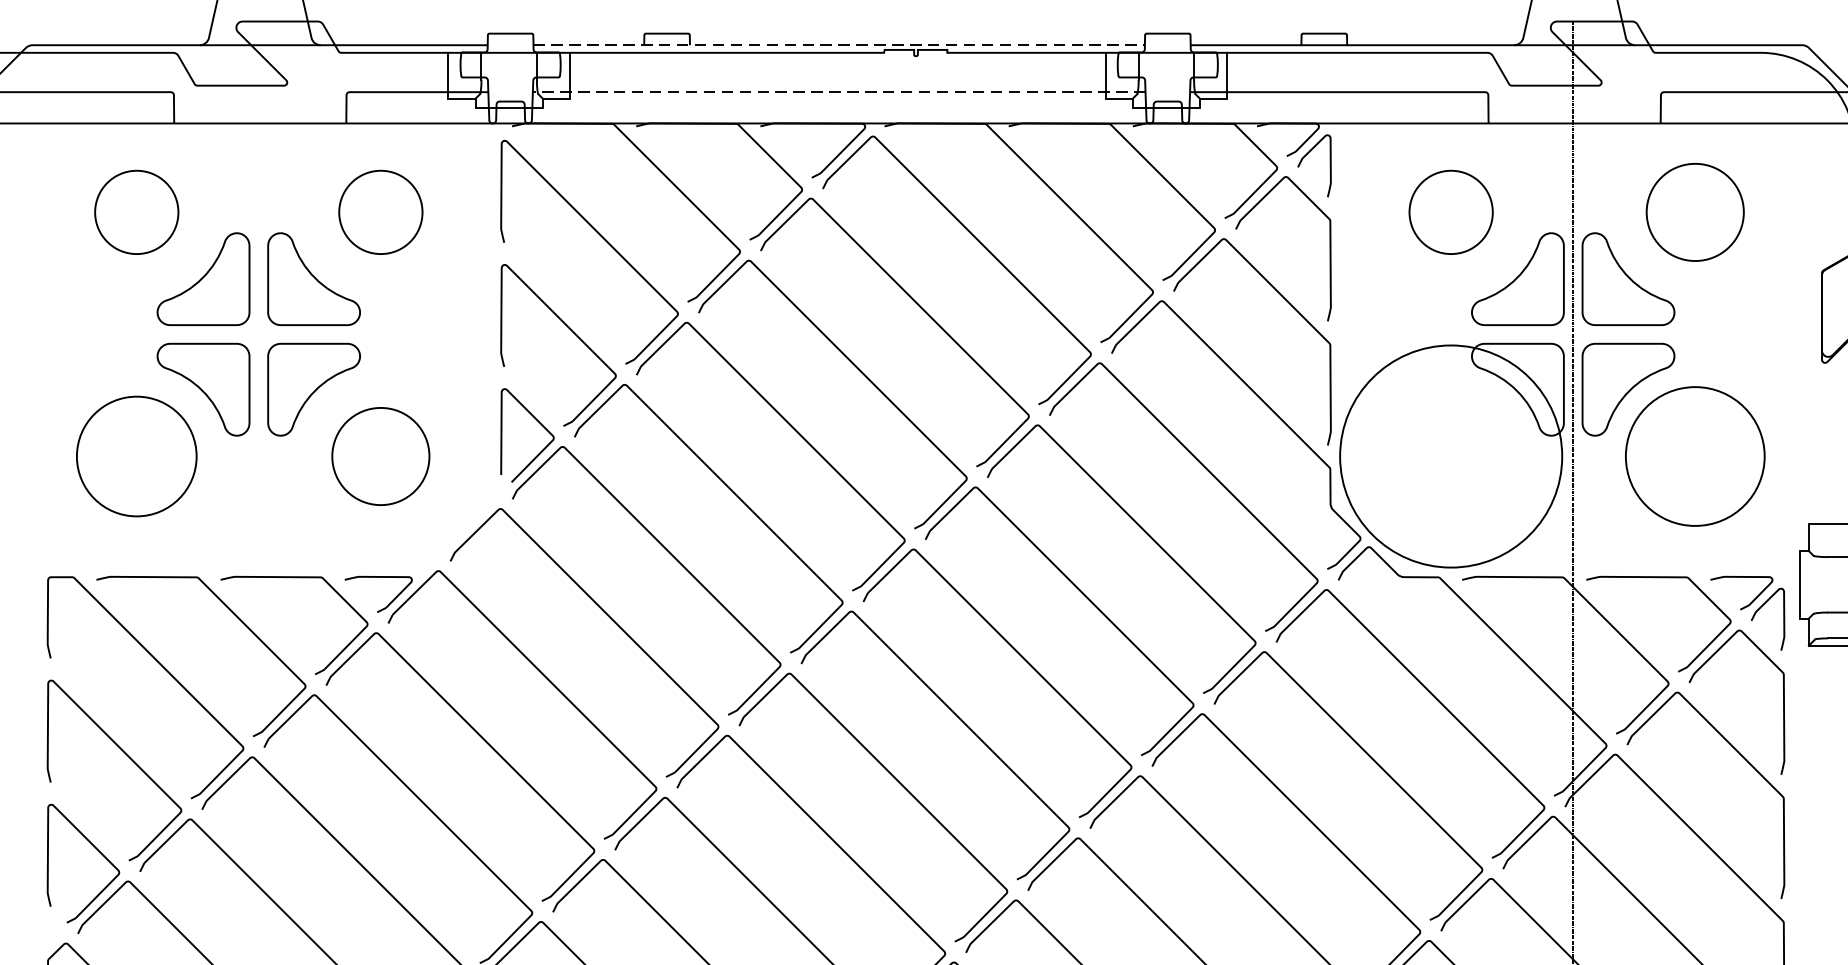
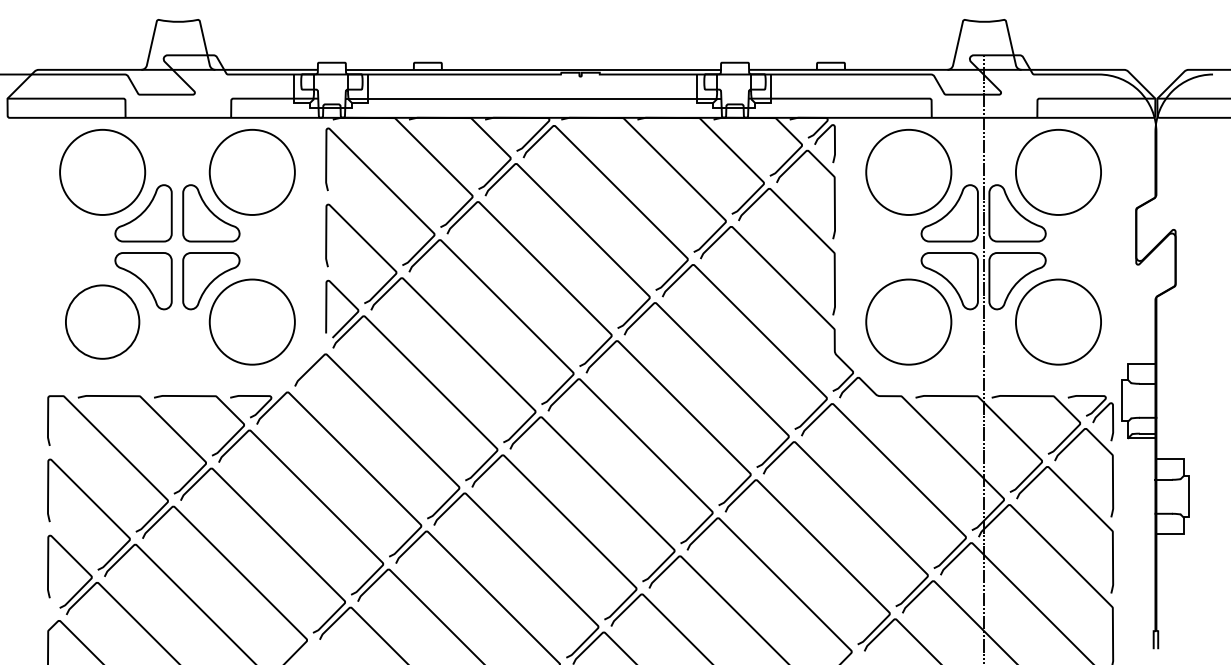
line: (839, 44) -> (533, 69), dashed -> solid
line: (839, 91) -> (533, 98), dashed -> solid
circle: (136, 210) -> (102, 171), size x1.67
circle: (379, 210) -> (251, 171), size x1.67
circle: (1450, 210) -> (908, 171), size x1.67
circle: (1695, 210) -> (1058, 171), size x1.43
circle: (379, 455) -> (251, 321), size x1.43
circle: (1450, 455) -> (908, 321), size x0.62

